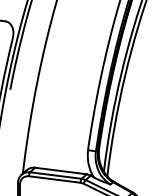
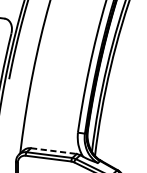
line: (61, 171) -> (54, 151), solid -> dashed

